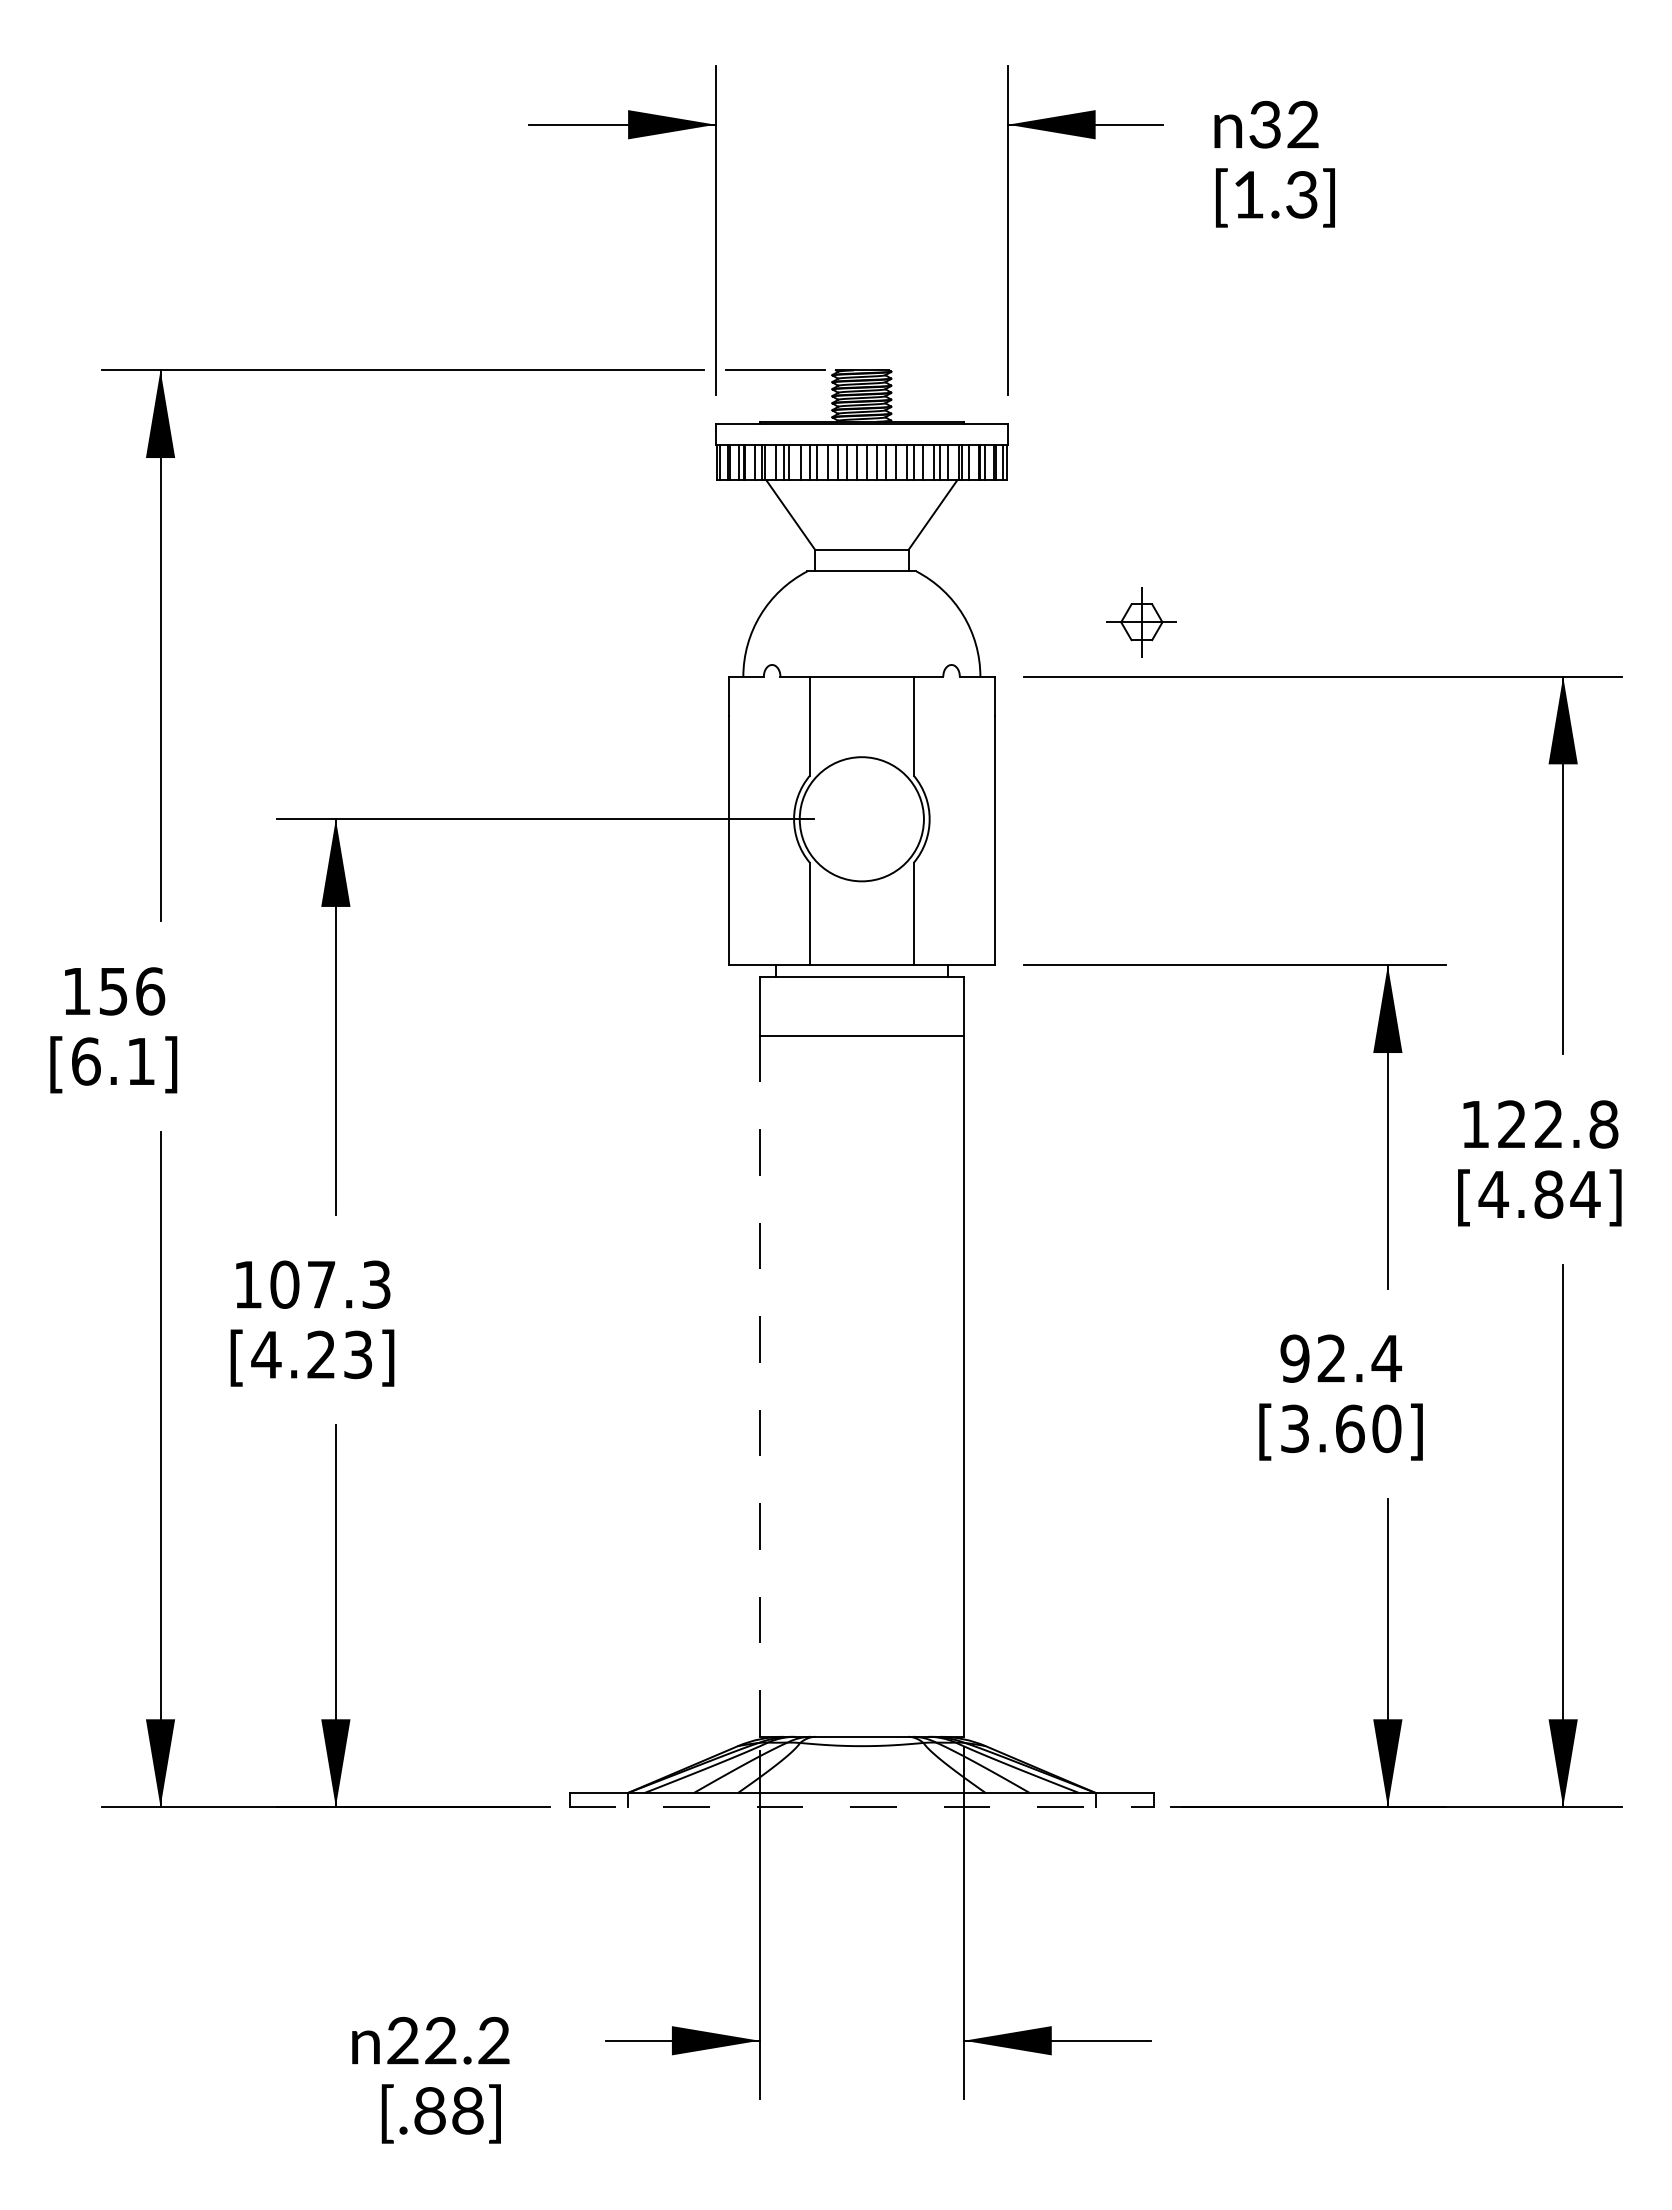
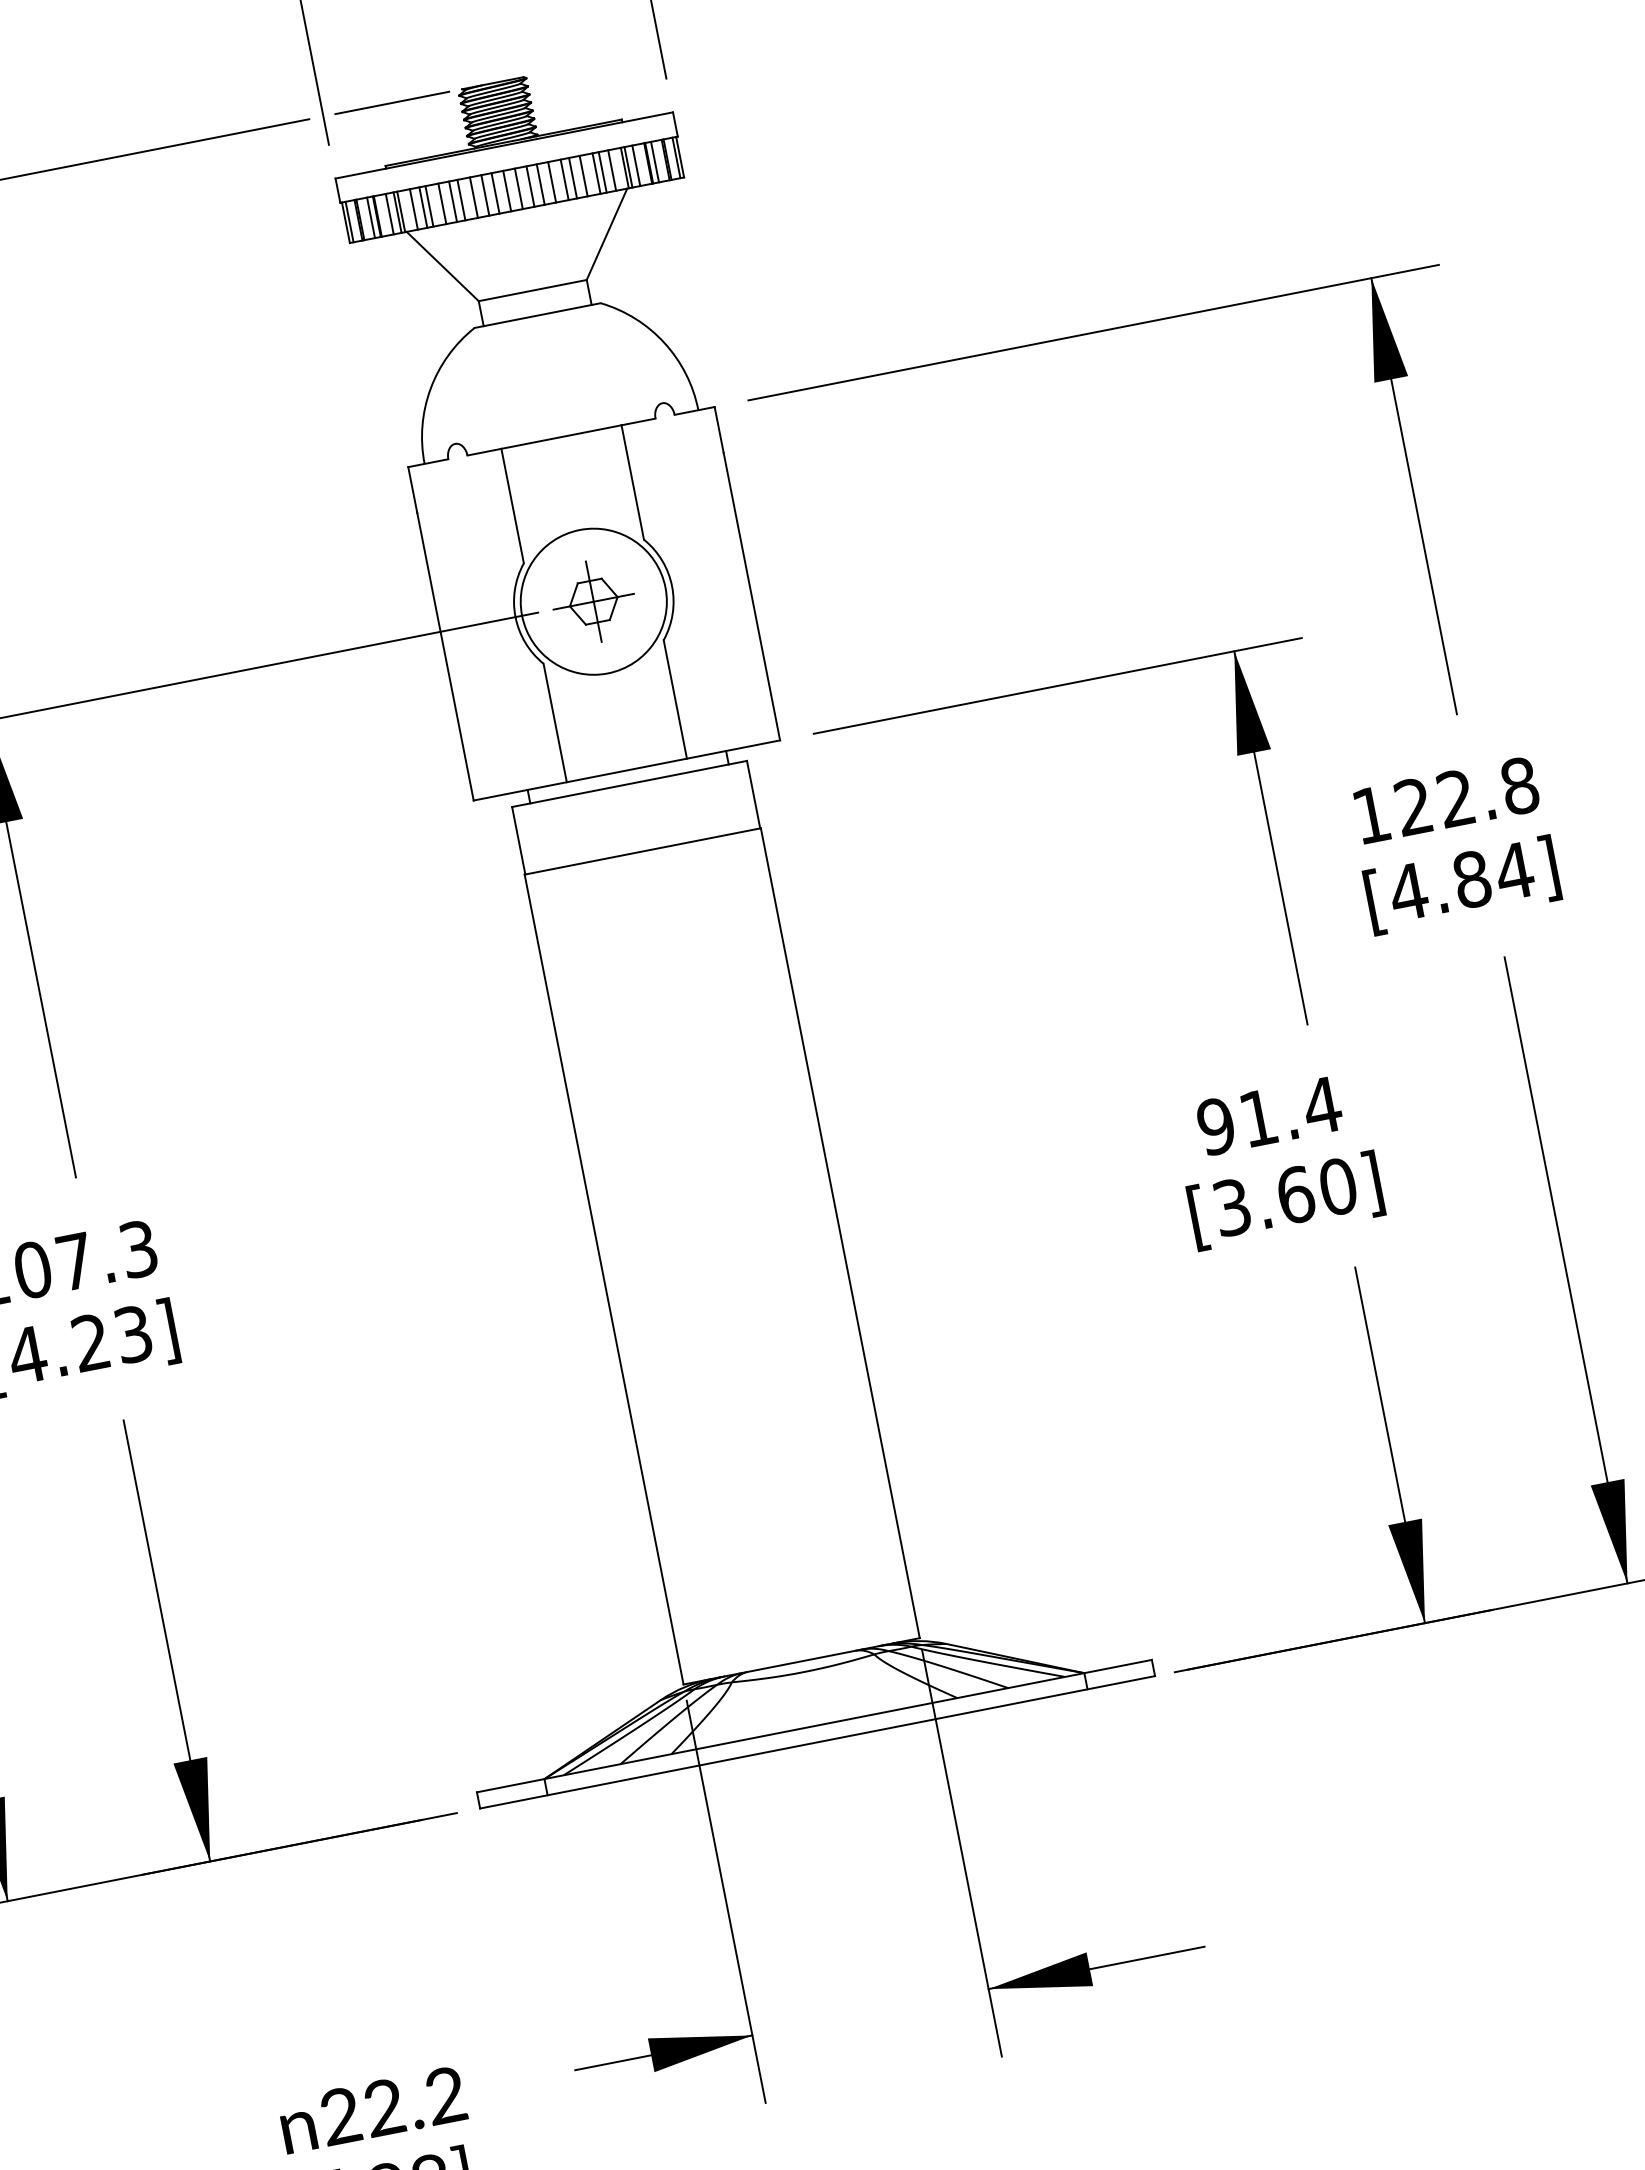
part: (1141, 622) -> (593, 602), moved
text: (1330, 1358) -> (1257, 1118), 92.4 -> 91.4
line: (759, 1386) -> (604, 1279), dashed -> solid
line: (862, 1806) -> (818, 1741), dashed -> solid

